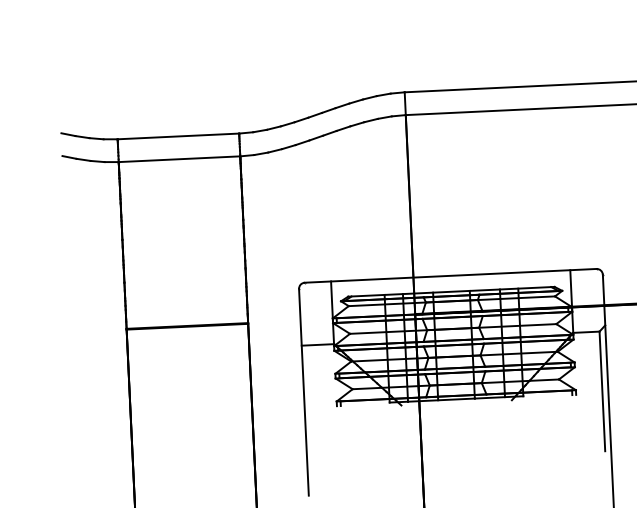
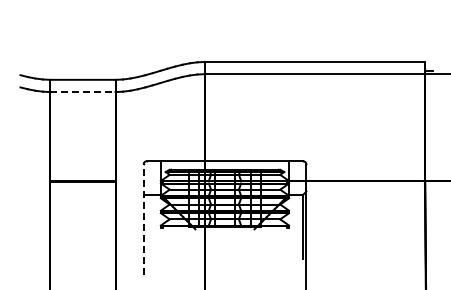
line: (178, 160) -> (82, 92), solid -> dashed
line: (303, 391) -> (143, 219), solid -> dashed

